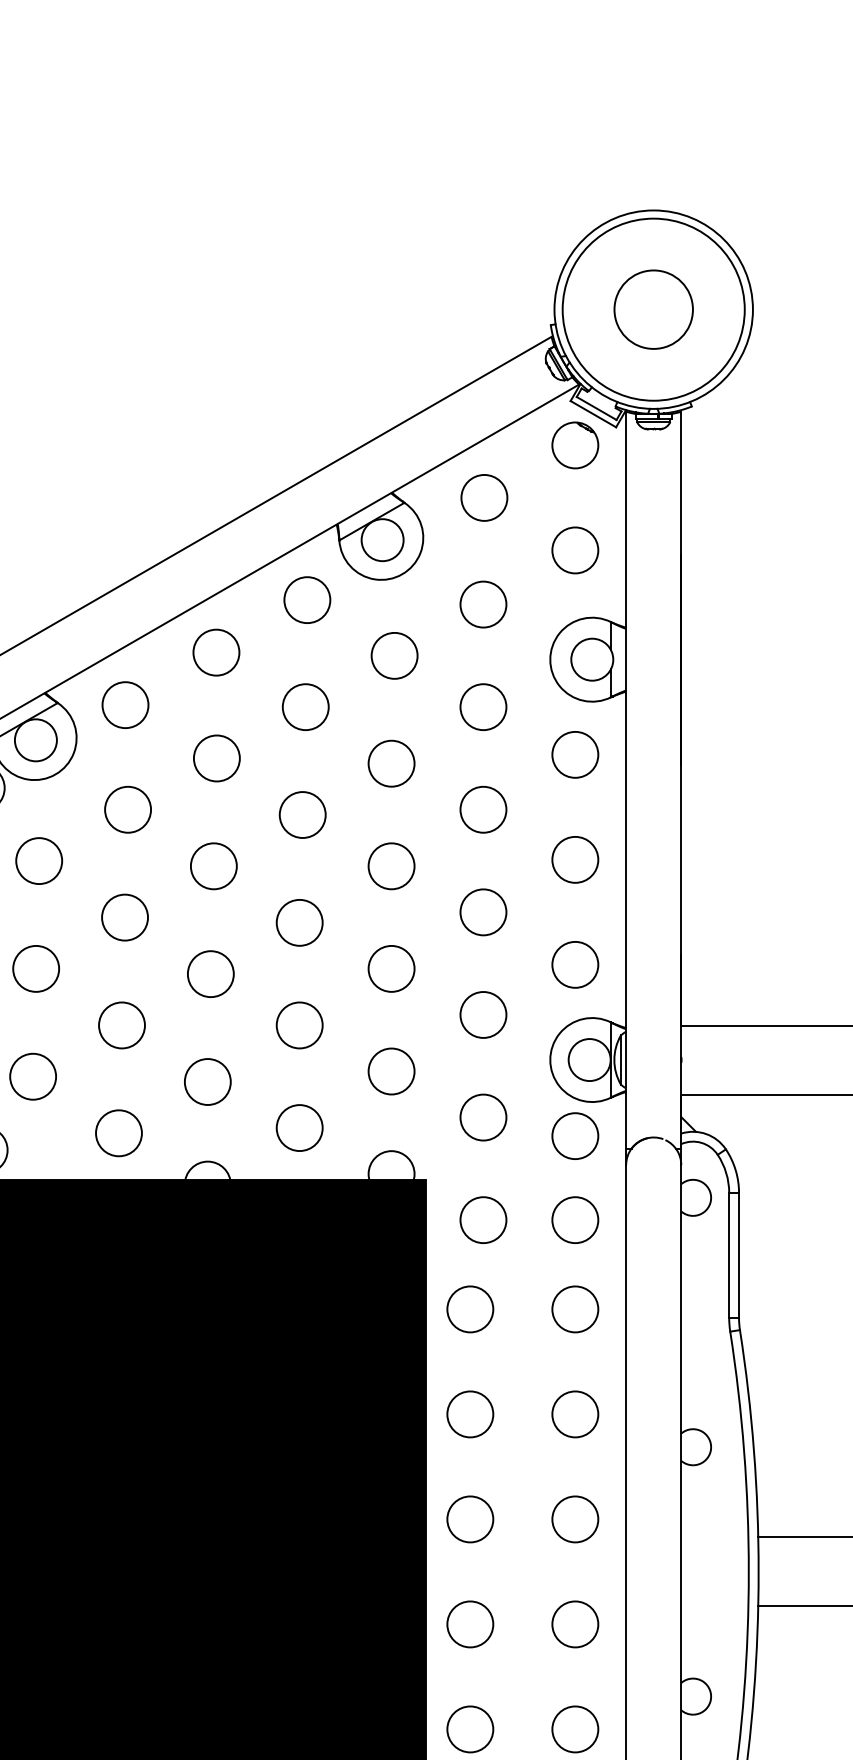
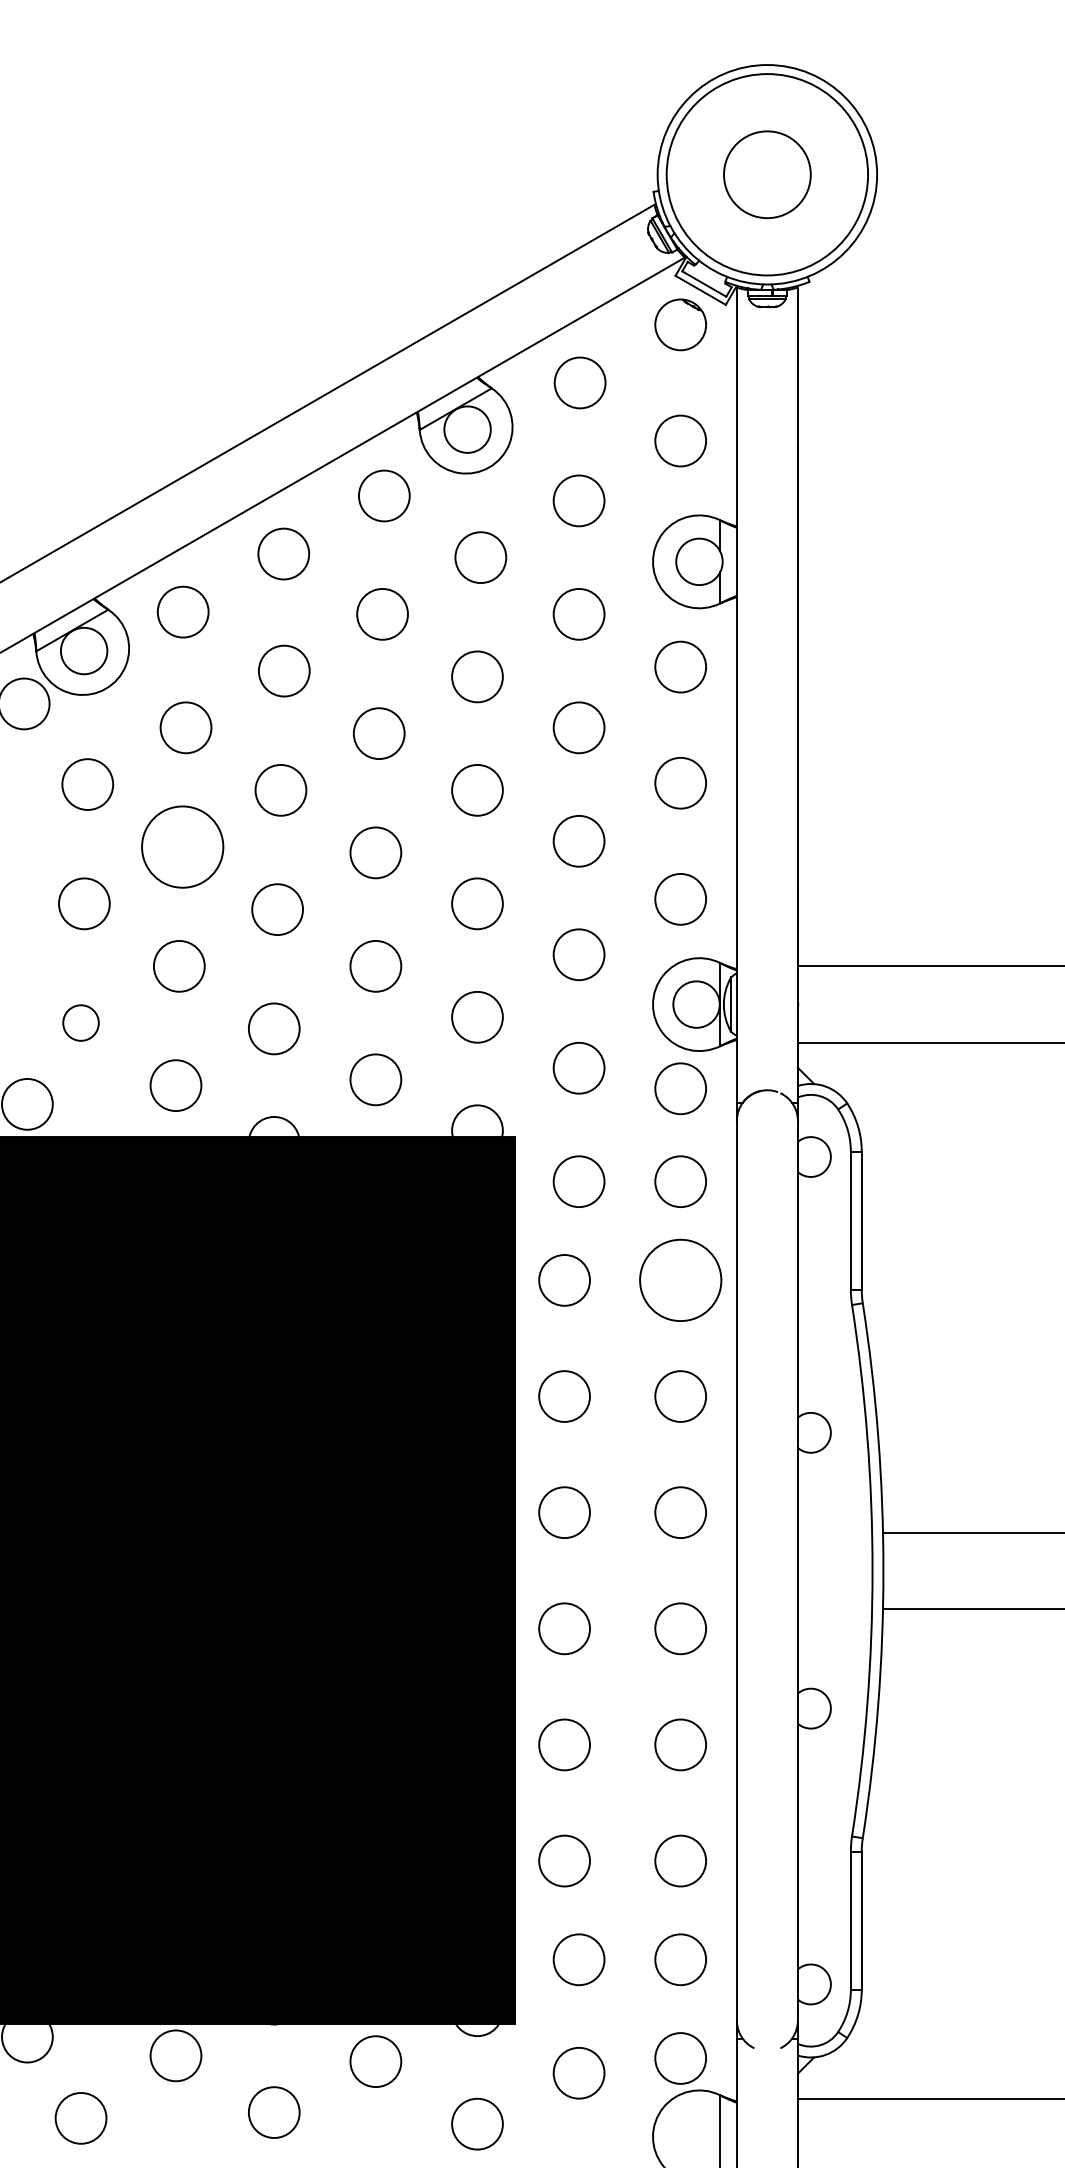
circle: (124, 917) -> (182, 846), size x1.6
circle: (32, 1076) -> (80, 1022), size x0.7
circle: (575, 1309) -> (680, 1280), size x1.6

